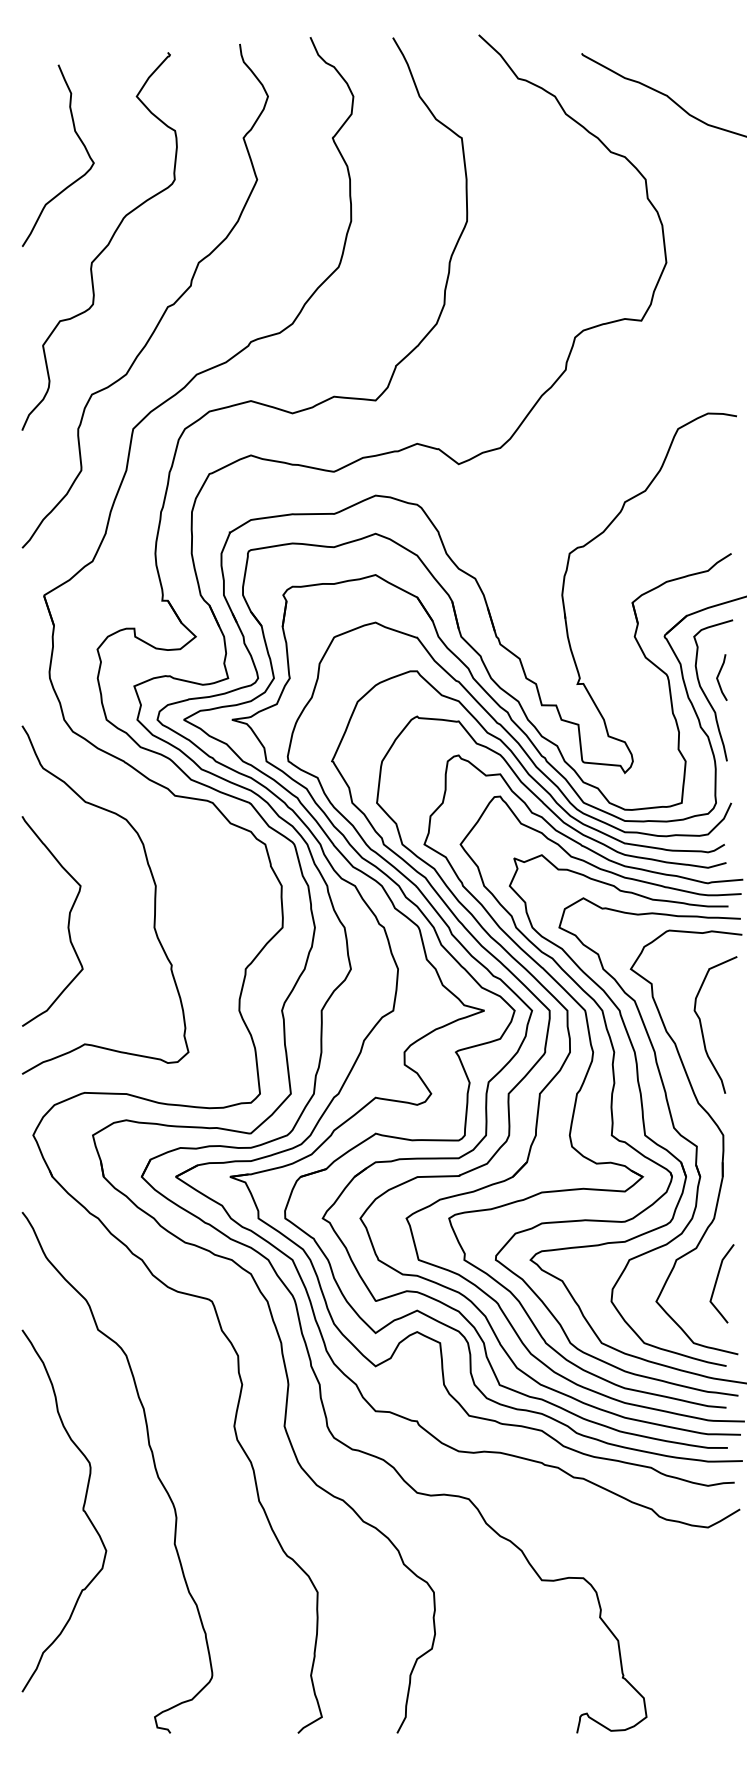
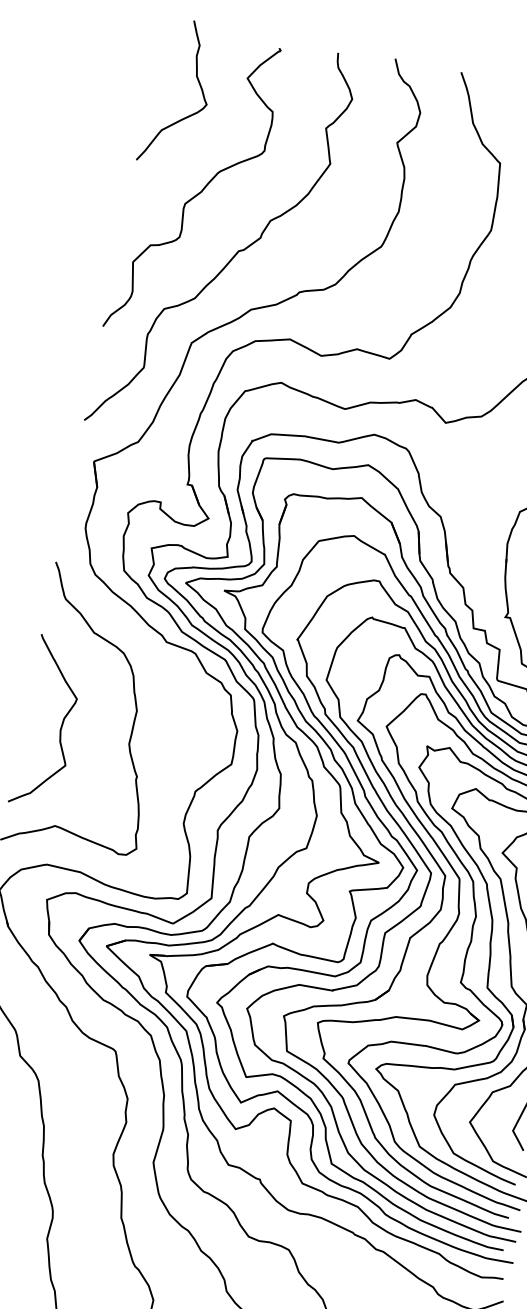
curve: (81, 143) -> (199, 87), moved

